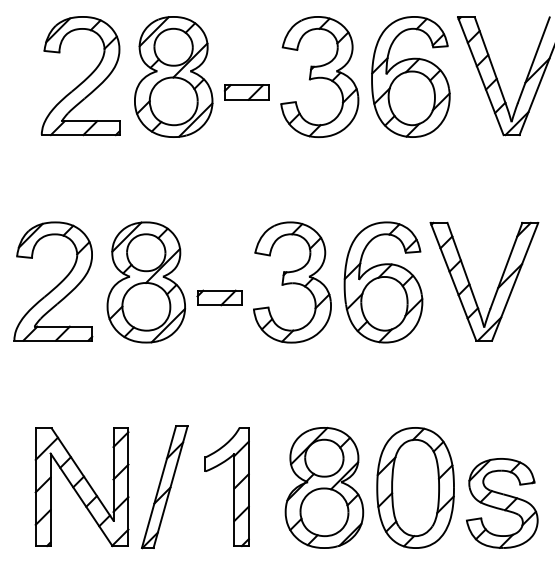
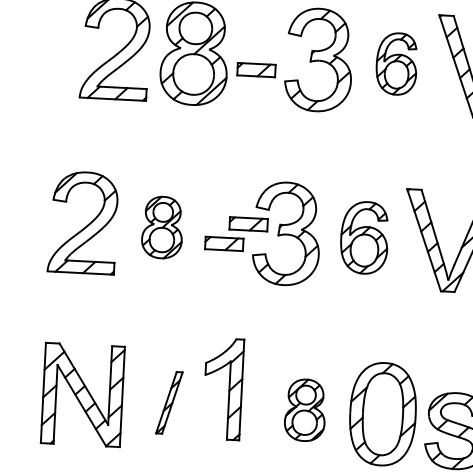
part: (410, 76) -> (396, 63), size x0.6
part: (246, 273) -> (248, 224), added
part: (146, 282) -> (162, 227), size x0.6
part: (383, 282) -> (364, 237), size x0.7
part: (233, 486) -> (228, 388), moved
part: (81, 487) -> (82, 395), moved
part: (164, 487) -> (169, 403), size x0.6
part: (324, 487) -> (305, 409), size x0.6

